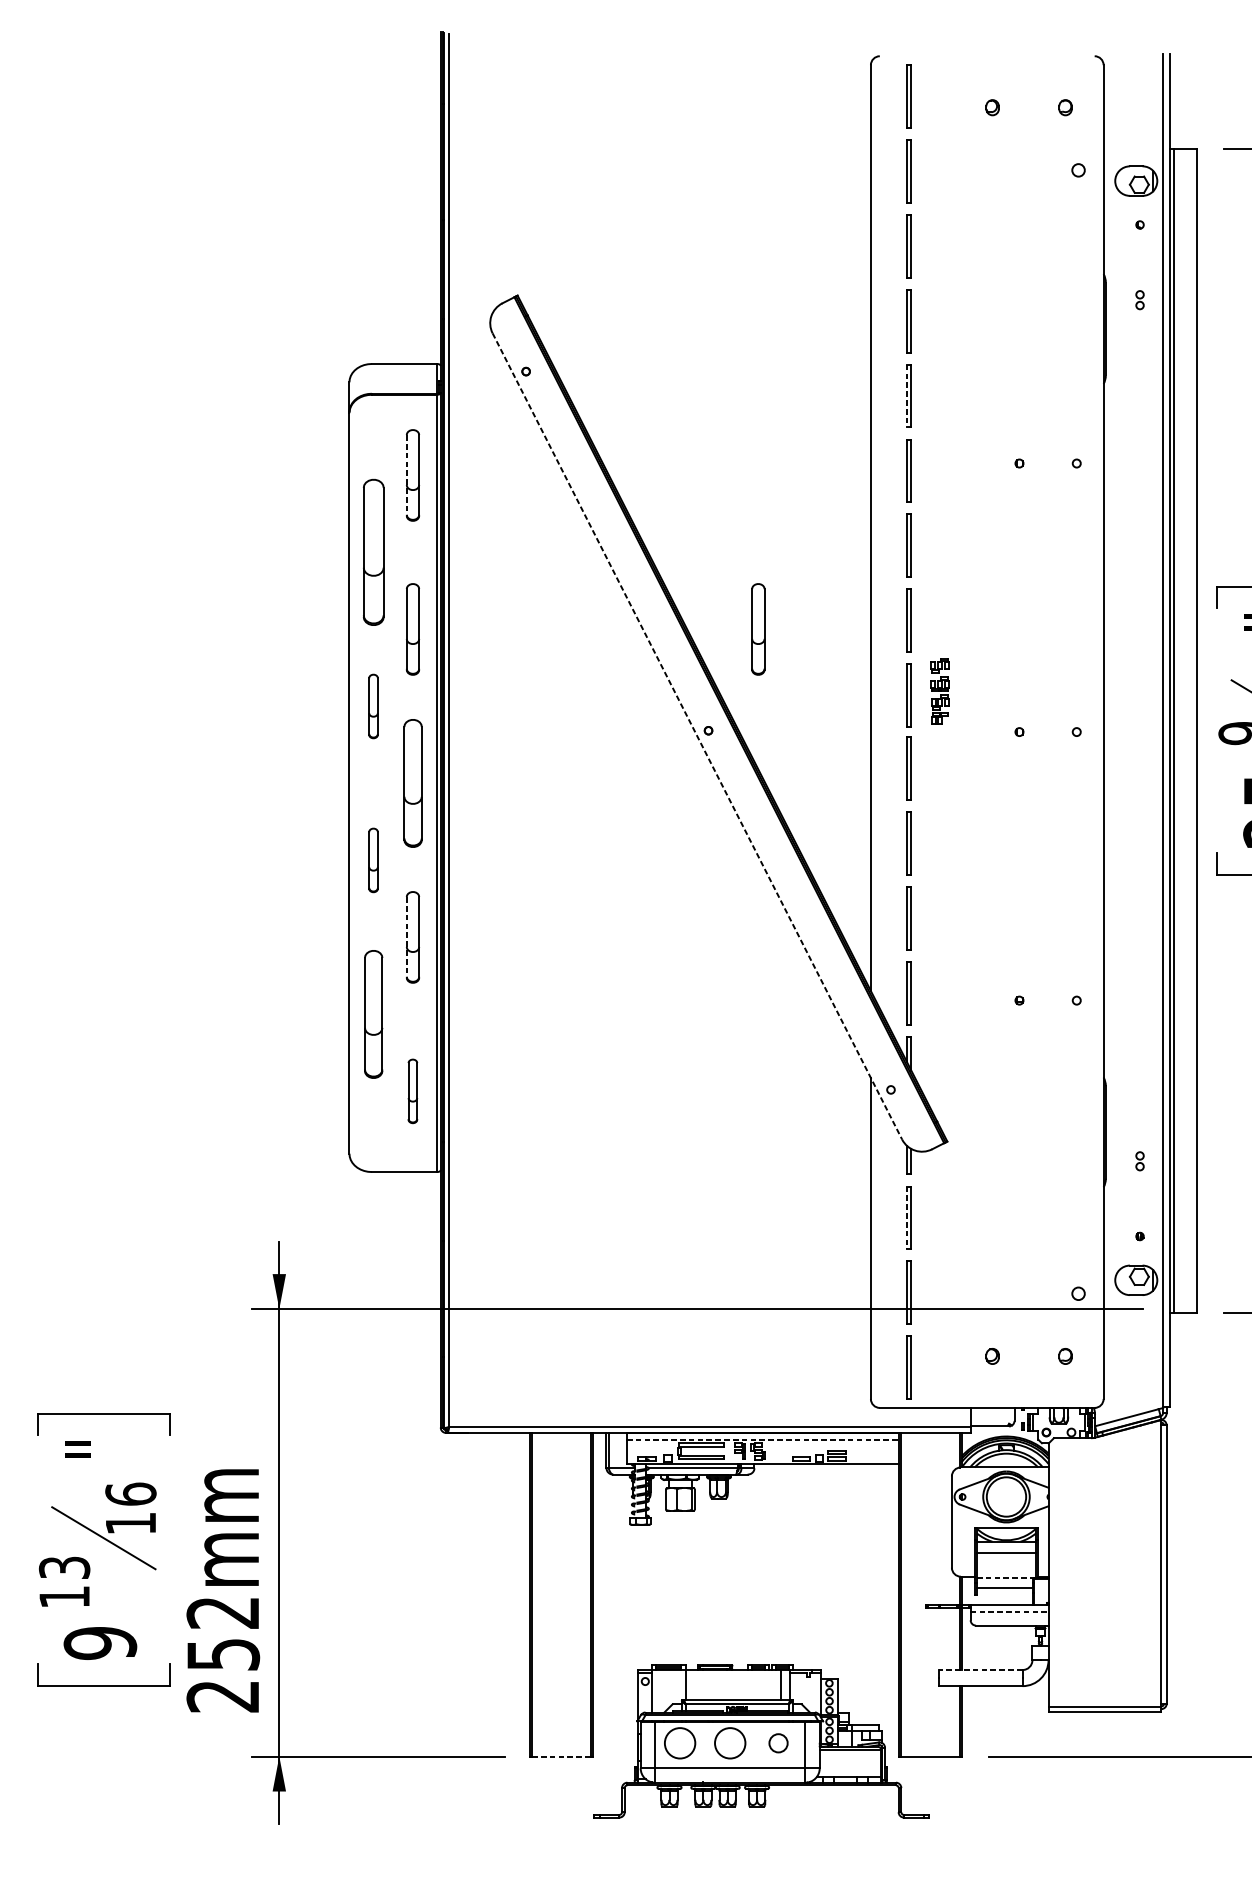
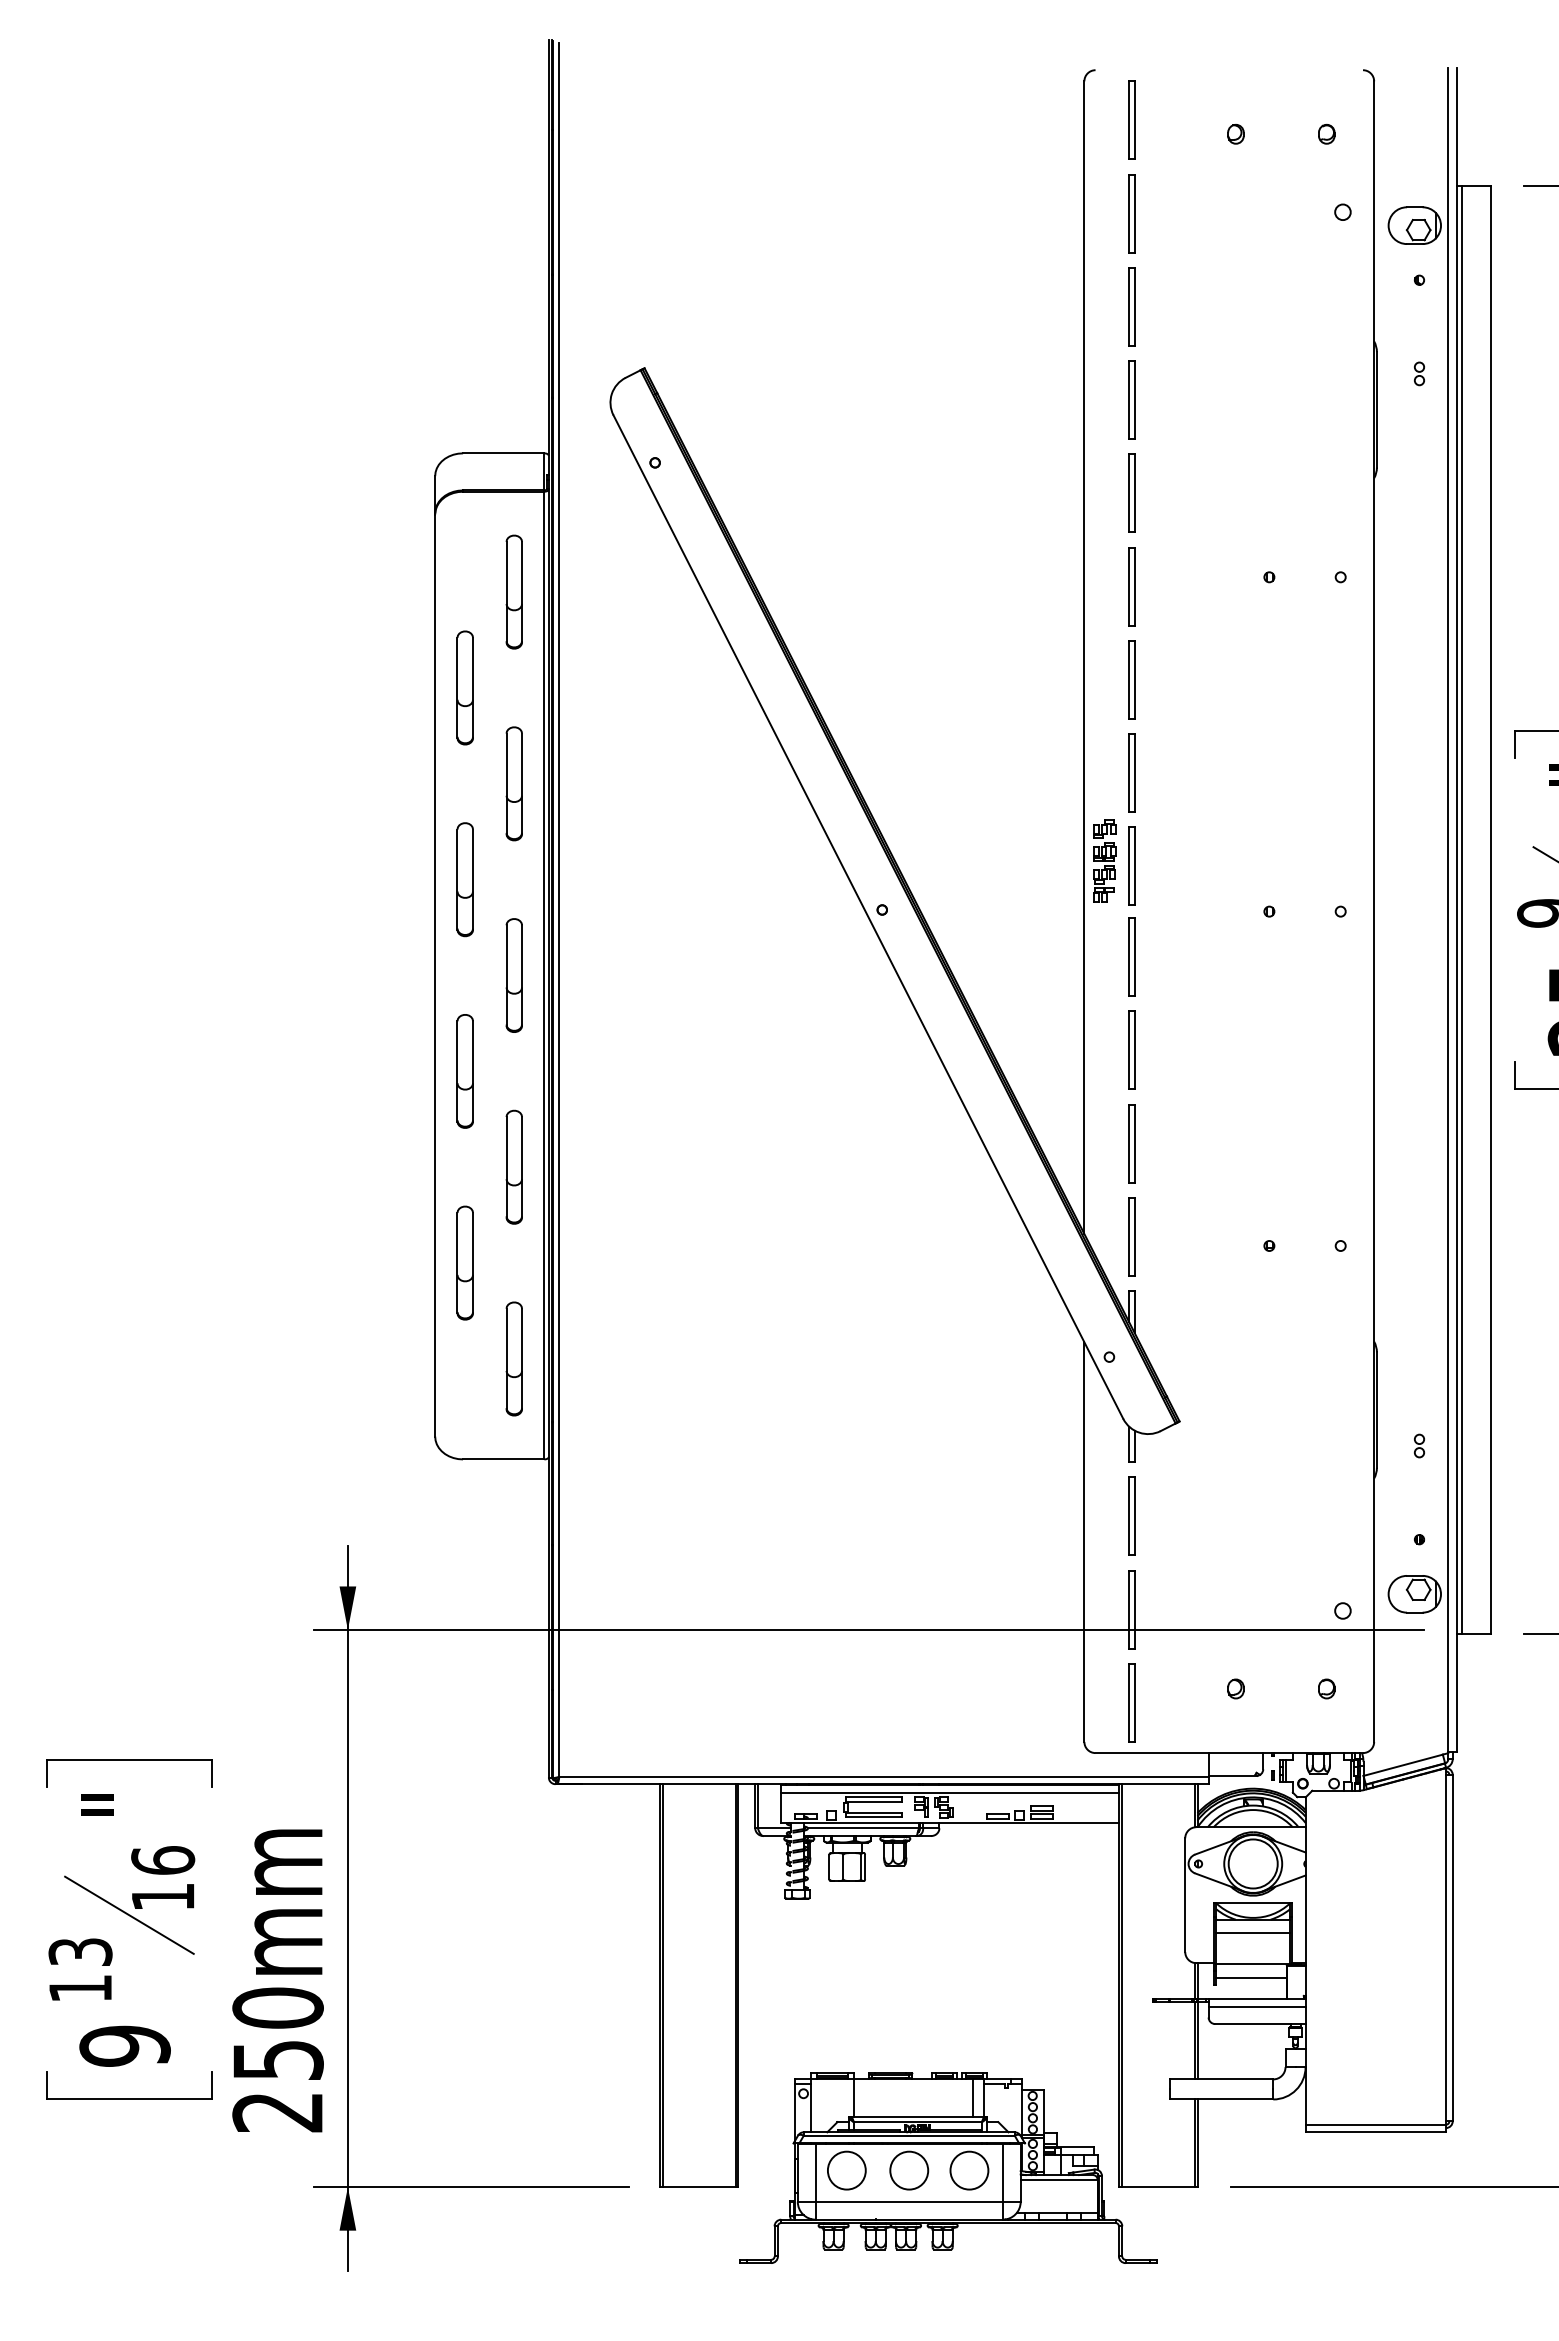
line: (907, 396) -> (1129, 493), dashed -> solid
line: (406, 475) -> (506, 592), dashed -> solid
part: (372, 552) -> (464, 687), size x0.62
part: (757, 629) -> (943, 783), removed
part: (940, 691) -> (1104, 860), moved
part: (372, 706) -> (464, 879), size x1.43
line: (697, 736) -> (868, 917), dashed -> solid
part: (412, 783) -> (513, 975), size x0.71
part: (372, 860) -> (464, 1071), size x1.43
line: (406, 937) -> (506, 1167), dashed -> solid
part: (372, 1013) -> (464, 1262), size x0.71
part: (412, 1091) -> (513, 1358), size x1.43
line: (907, 1217) -> (1129, 1516), dashed -> solid
line: (763, 1439) -> (950, 1792), dashed -> solid
line: (1006, 1577) -> (1253, 1964), dashed -> solid
line: (1009, 1611) -> (1257, 2006), dashed -> solid
text: (222, 1612) -> (277, 2007), 252mm -> 250mm
line: (981, 1670) -> (1221, 2079), dashed -> solid
circle: (778, 1743) -> (969, 2170), size x1.67
line: (561, 1756) -> (699, 2187), dashed -> solid

